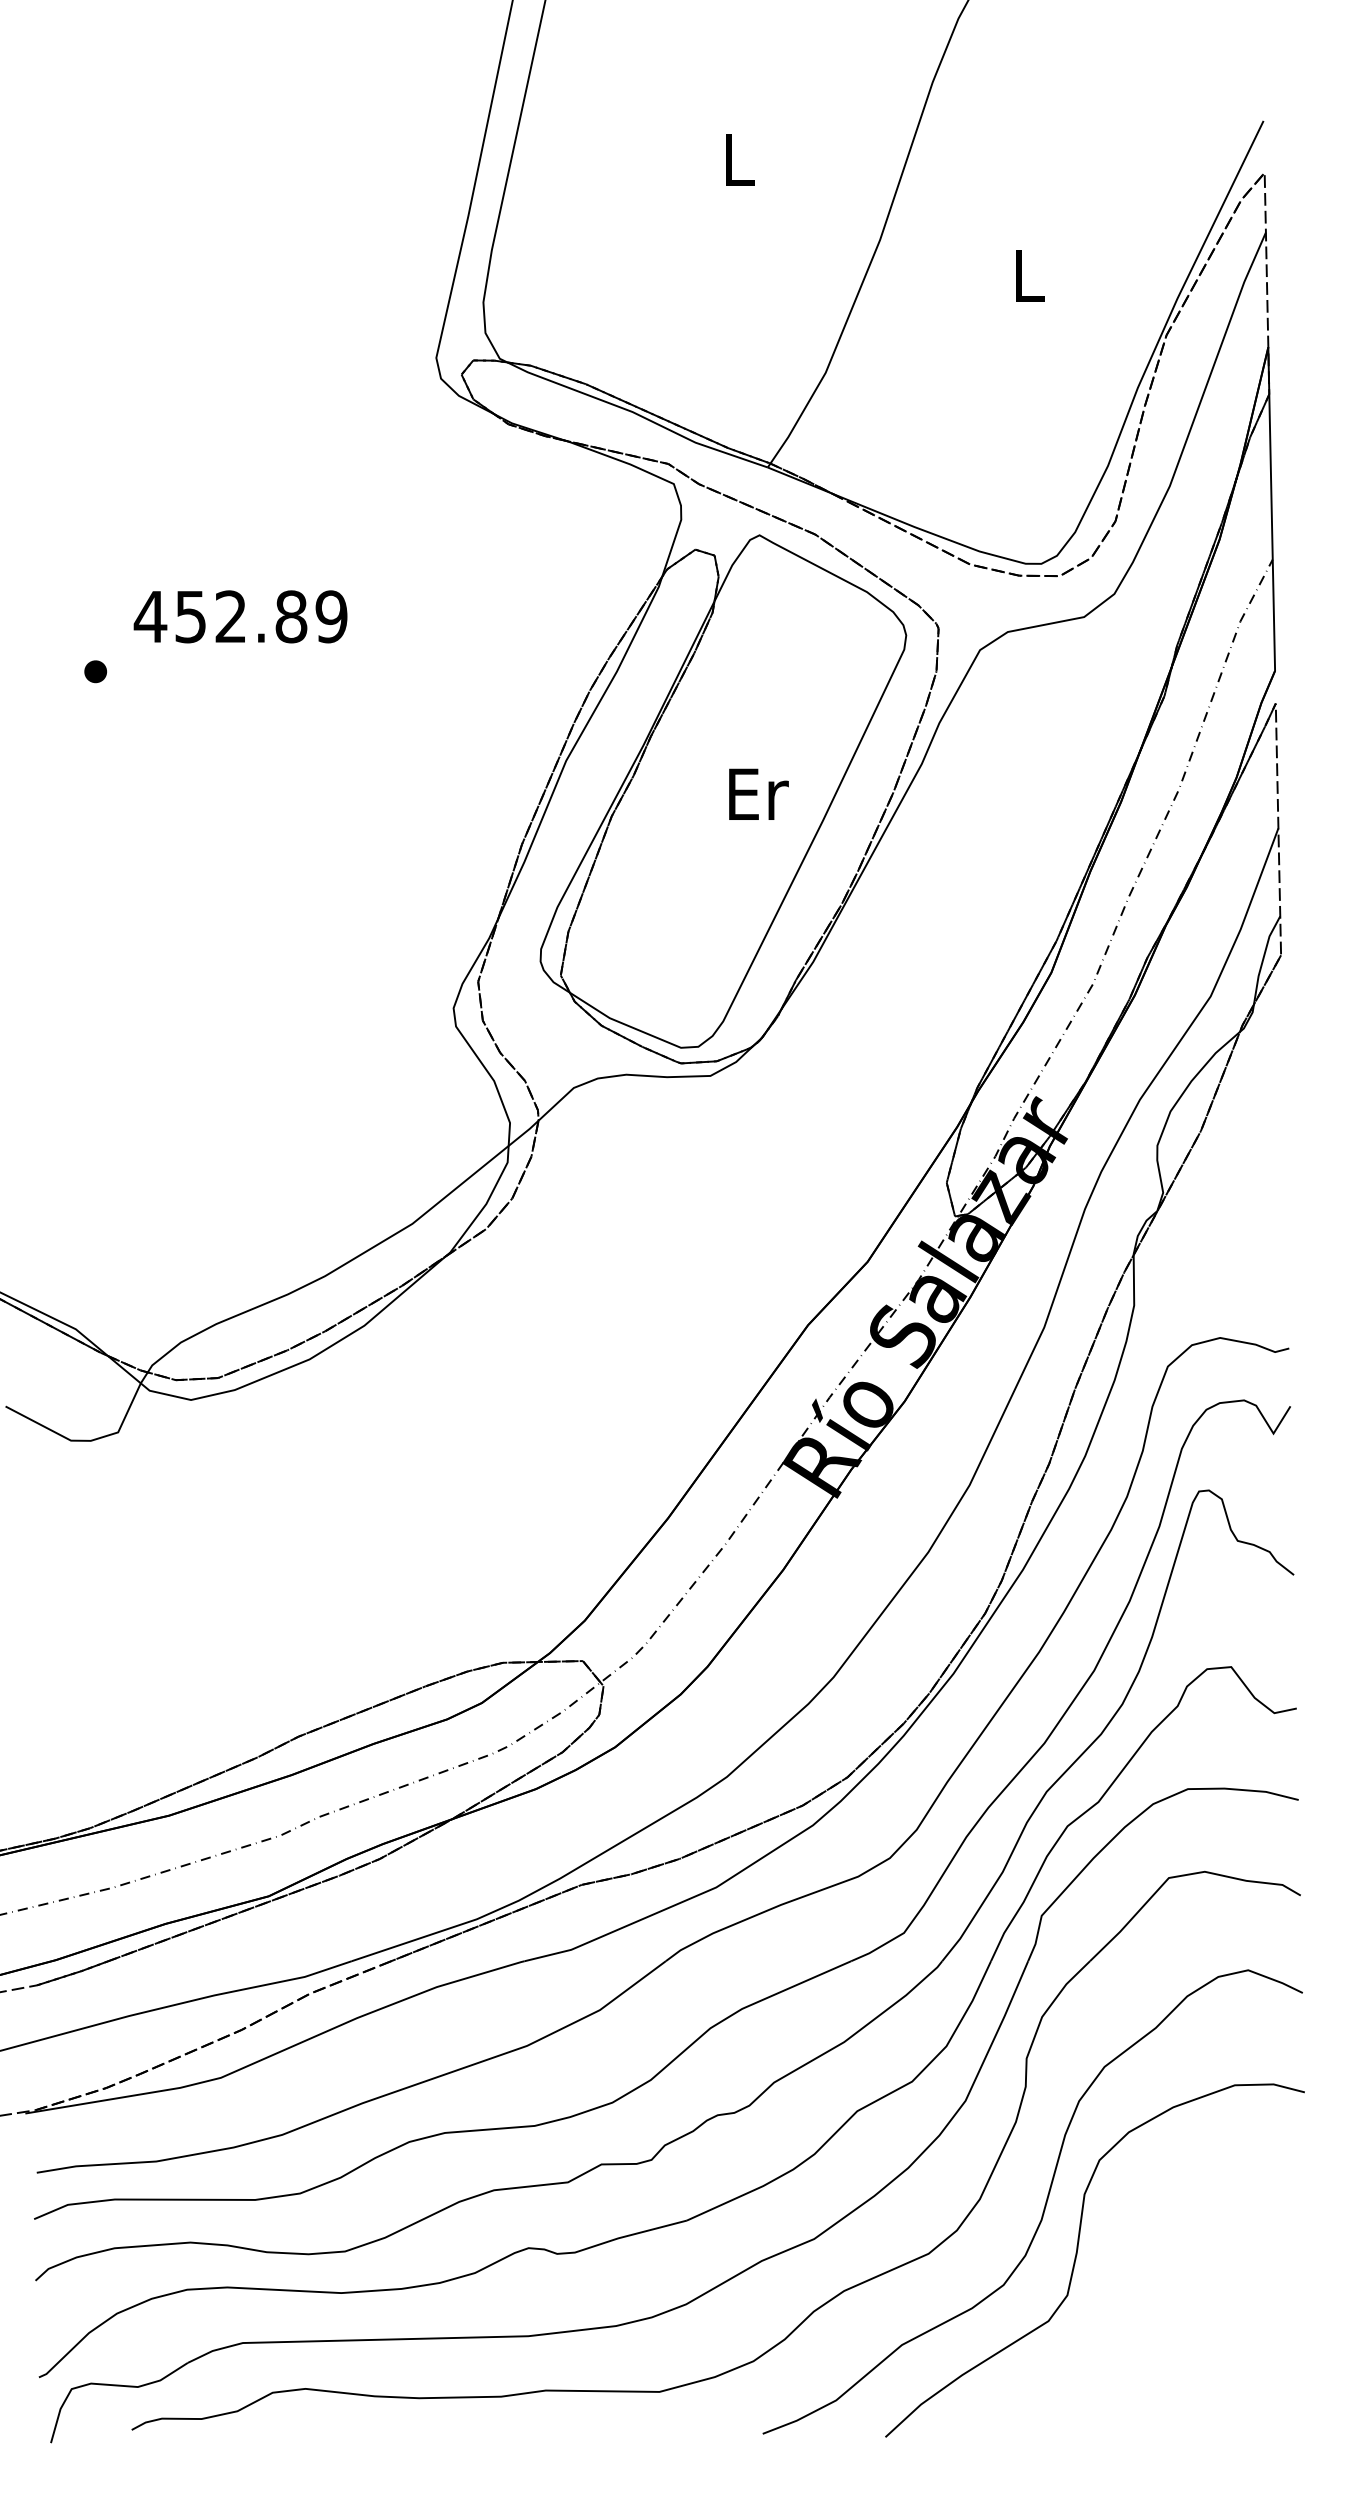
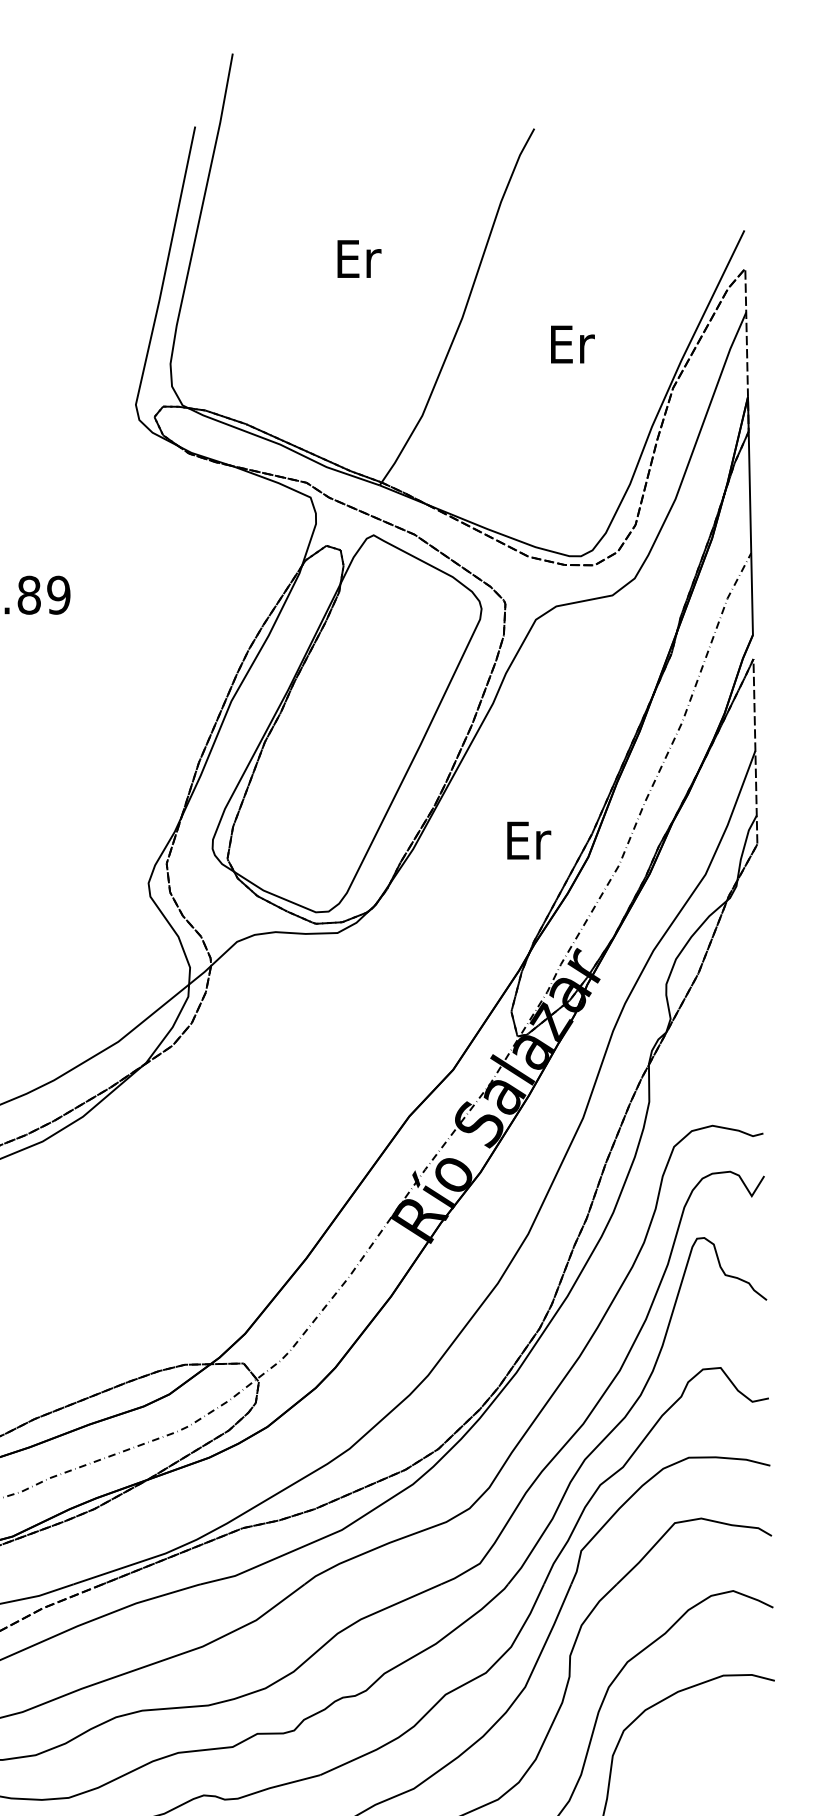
text: (740, 159) -> (359, 258), L -> Er
text: (1030, 275) -> (573, 344), L -> Er
text: (758, 793) -> (528, 839), moved

